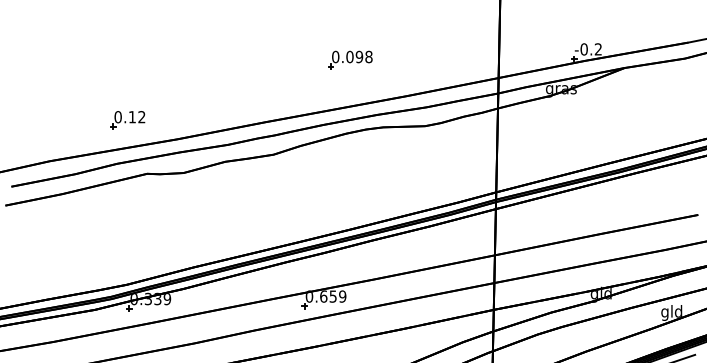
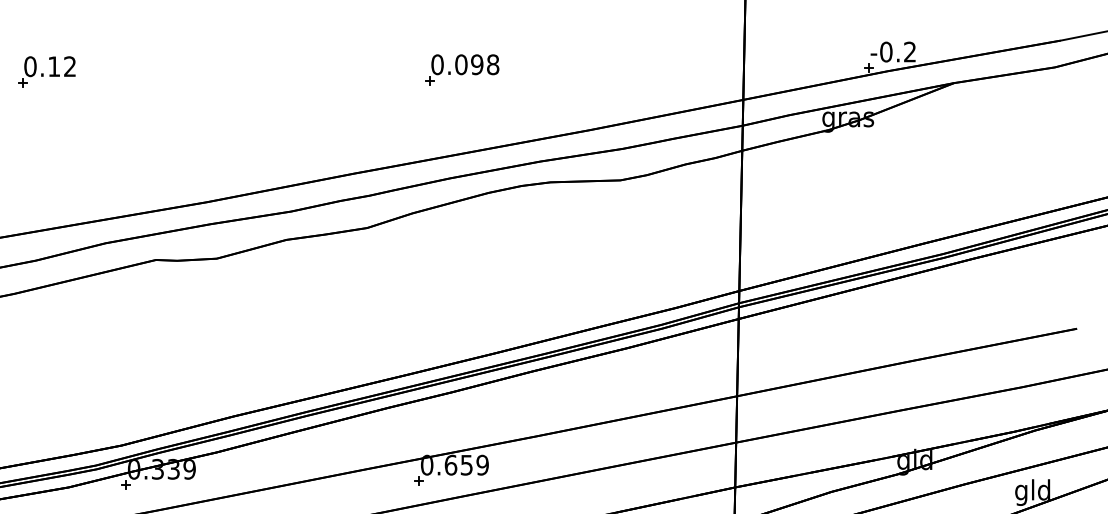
part: (350, 59) -> (462, 68), moved
part: (127, 120) -> (46, 72), moved

